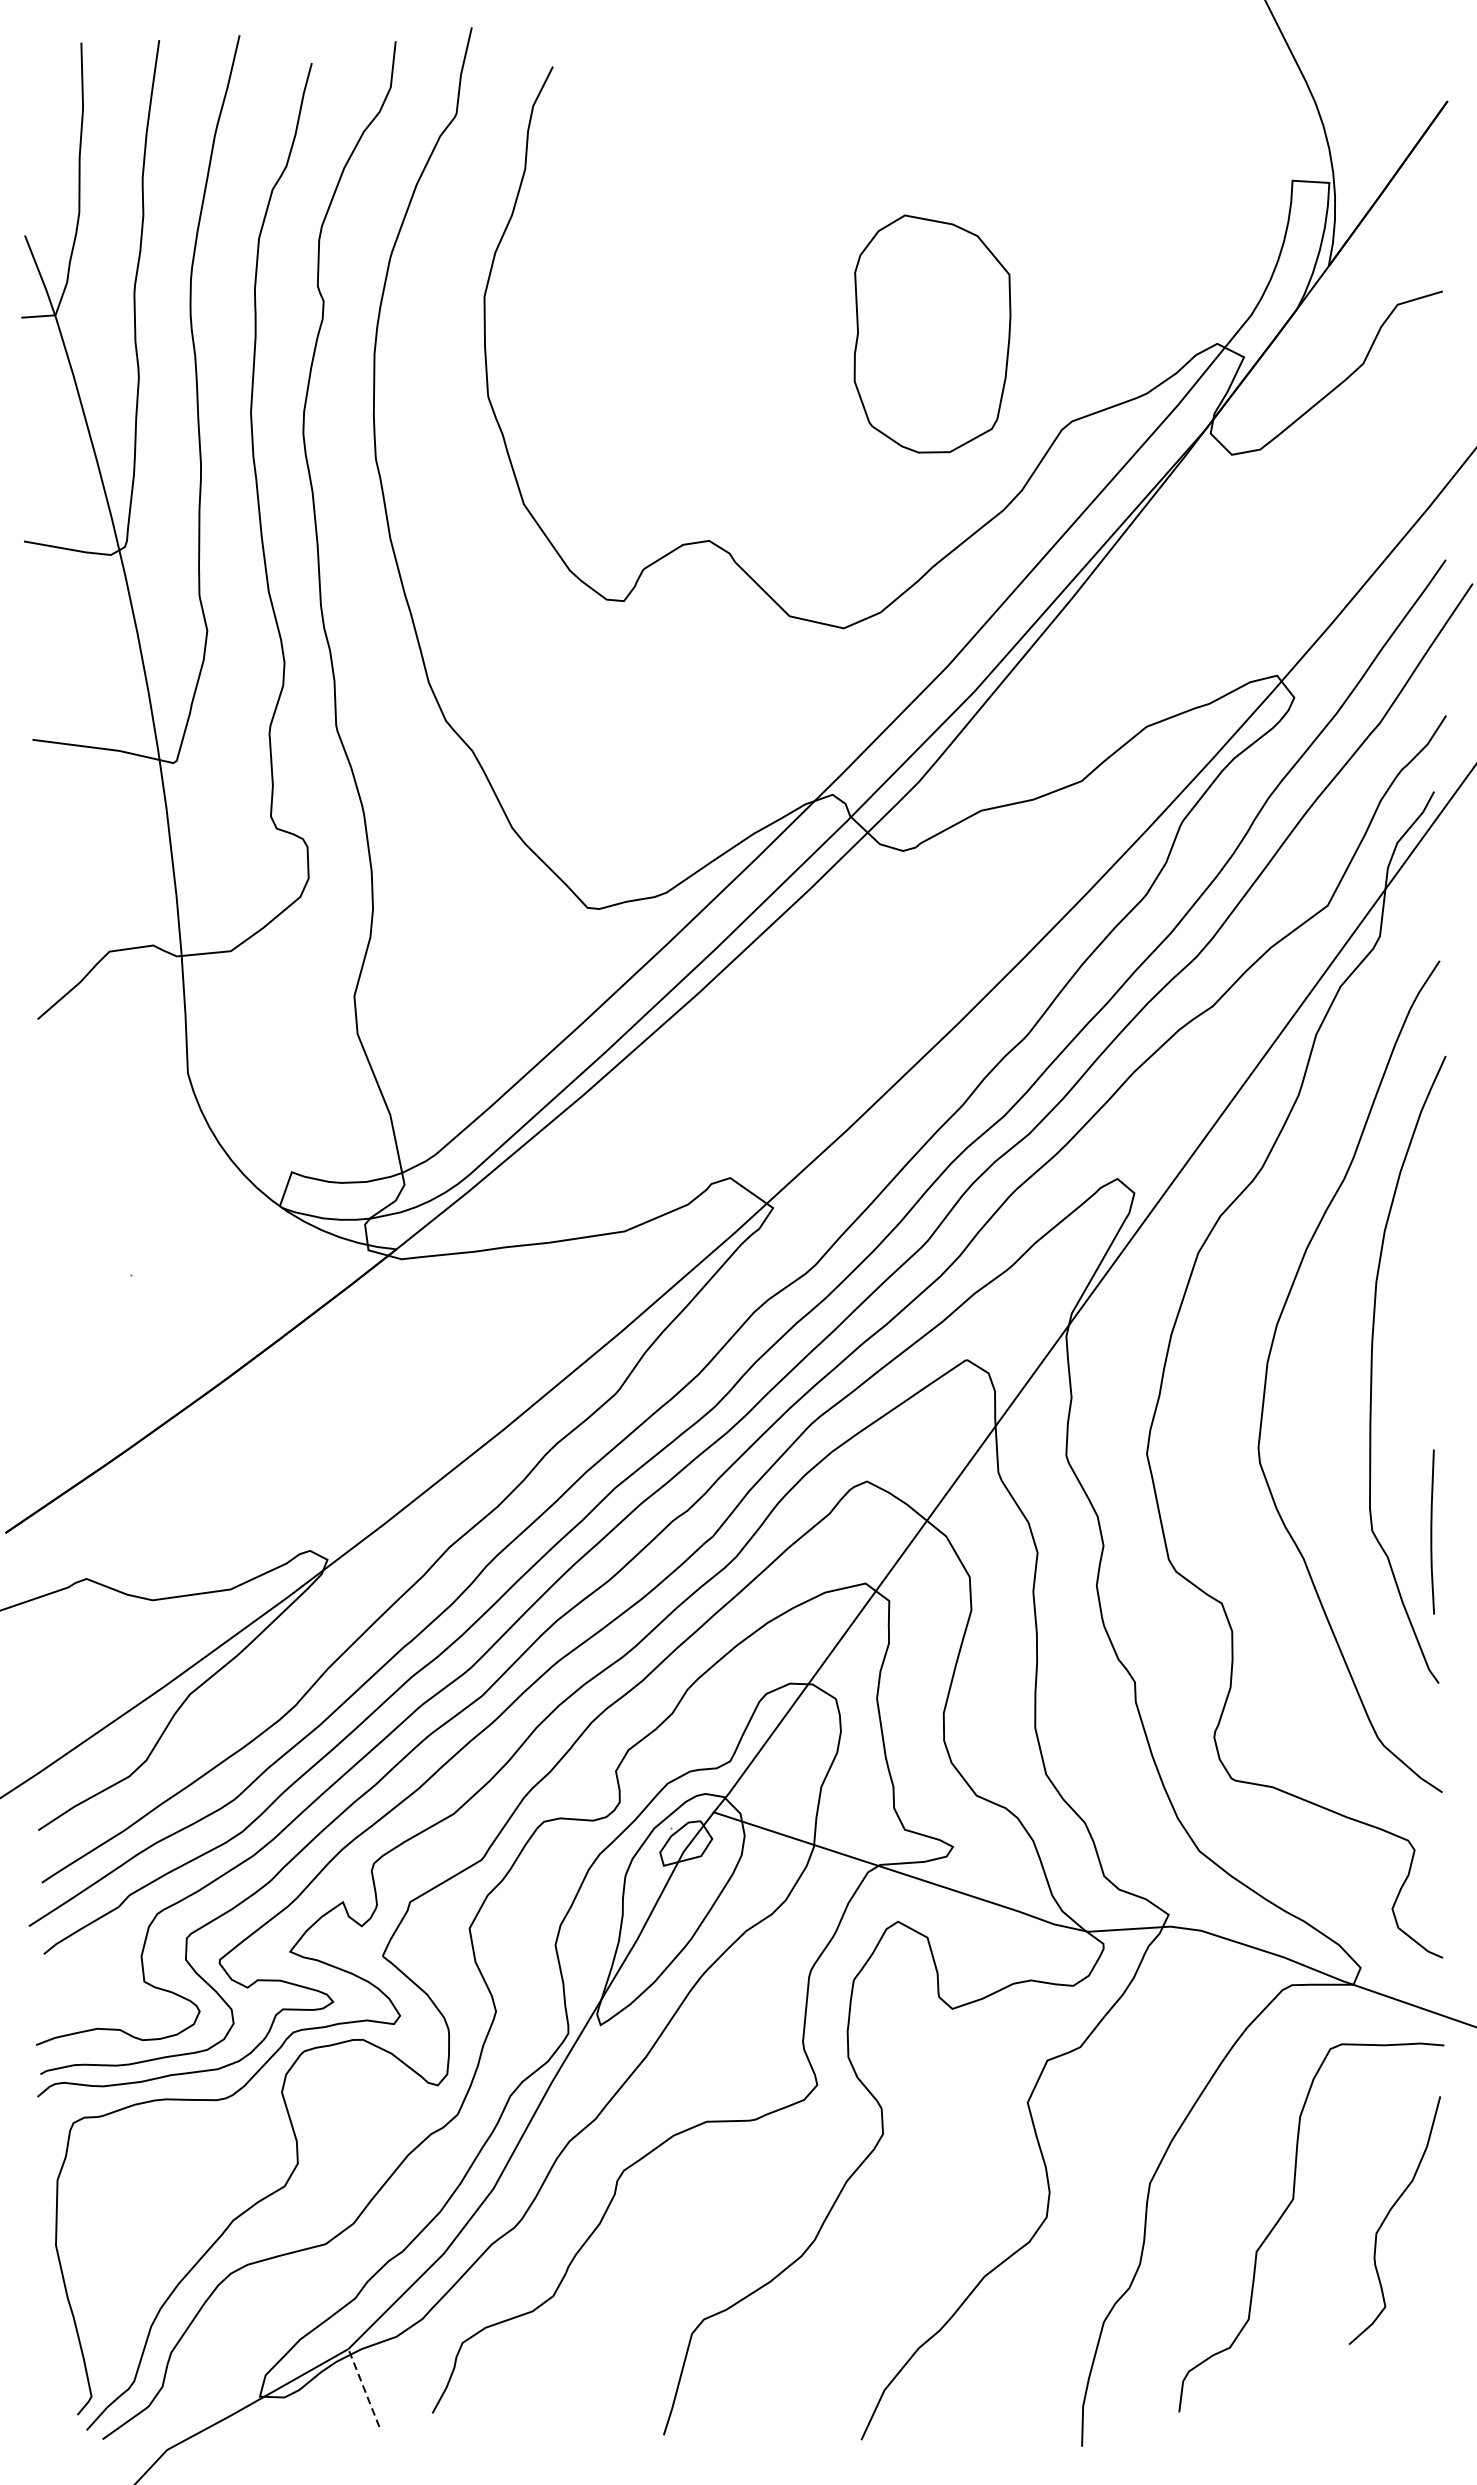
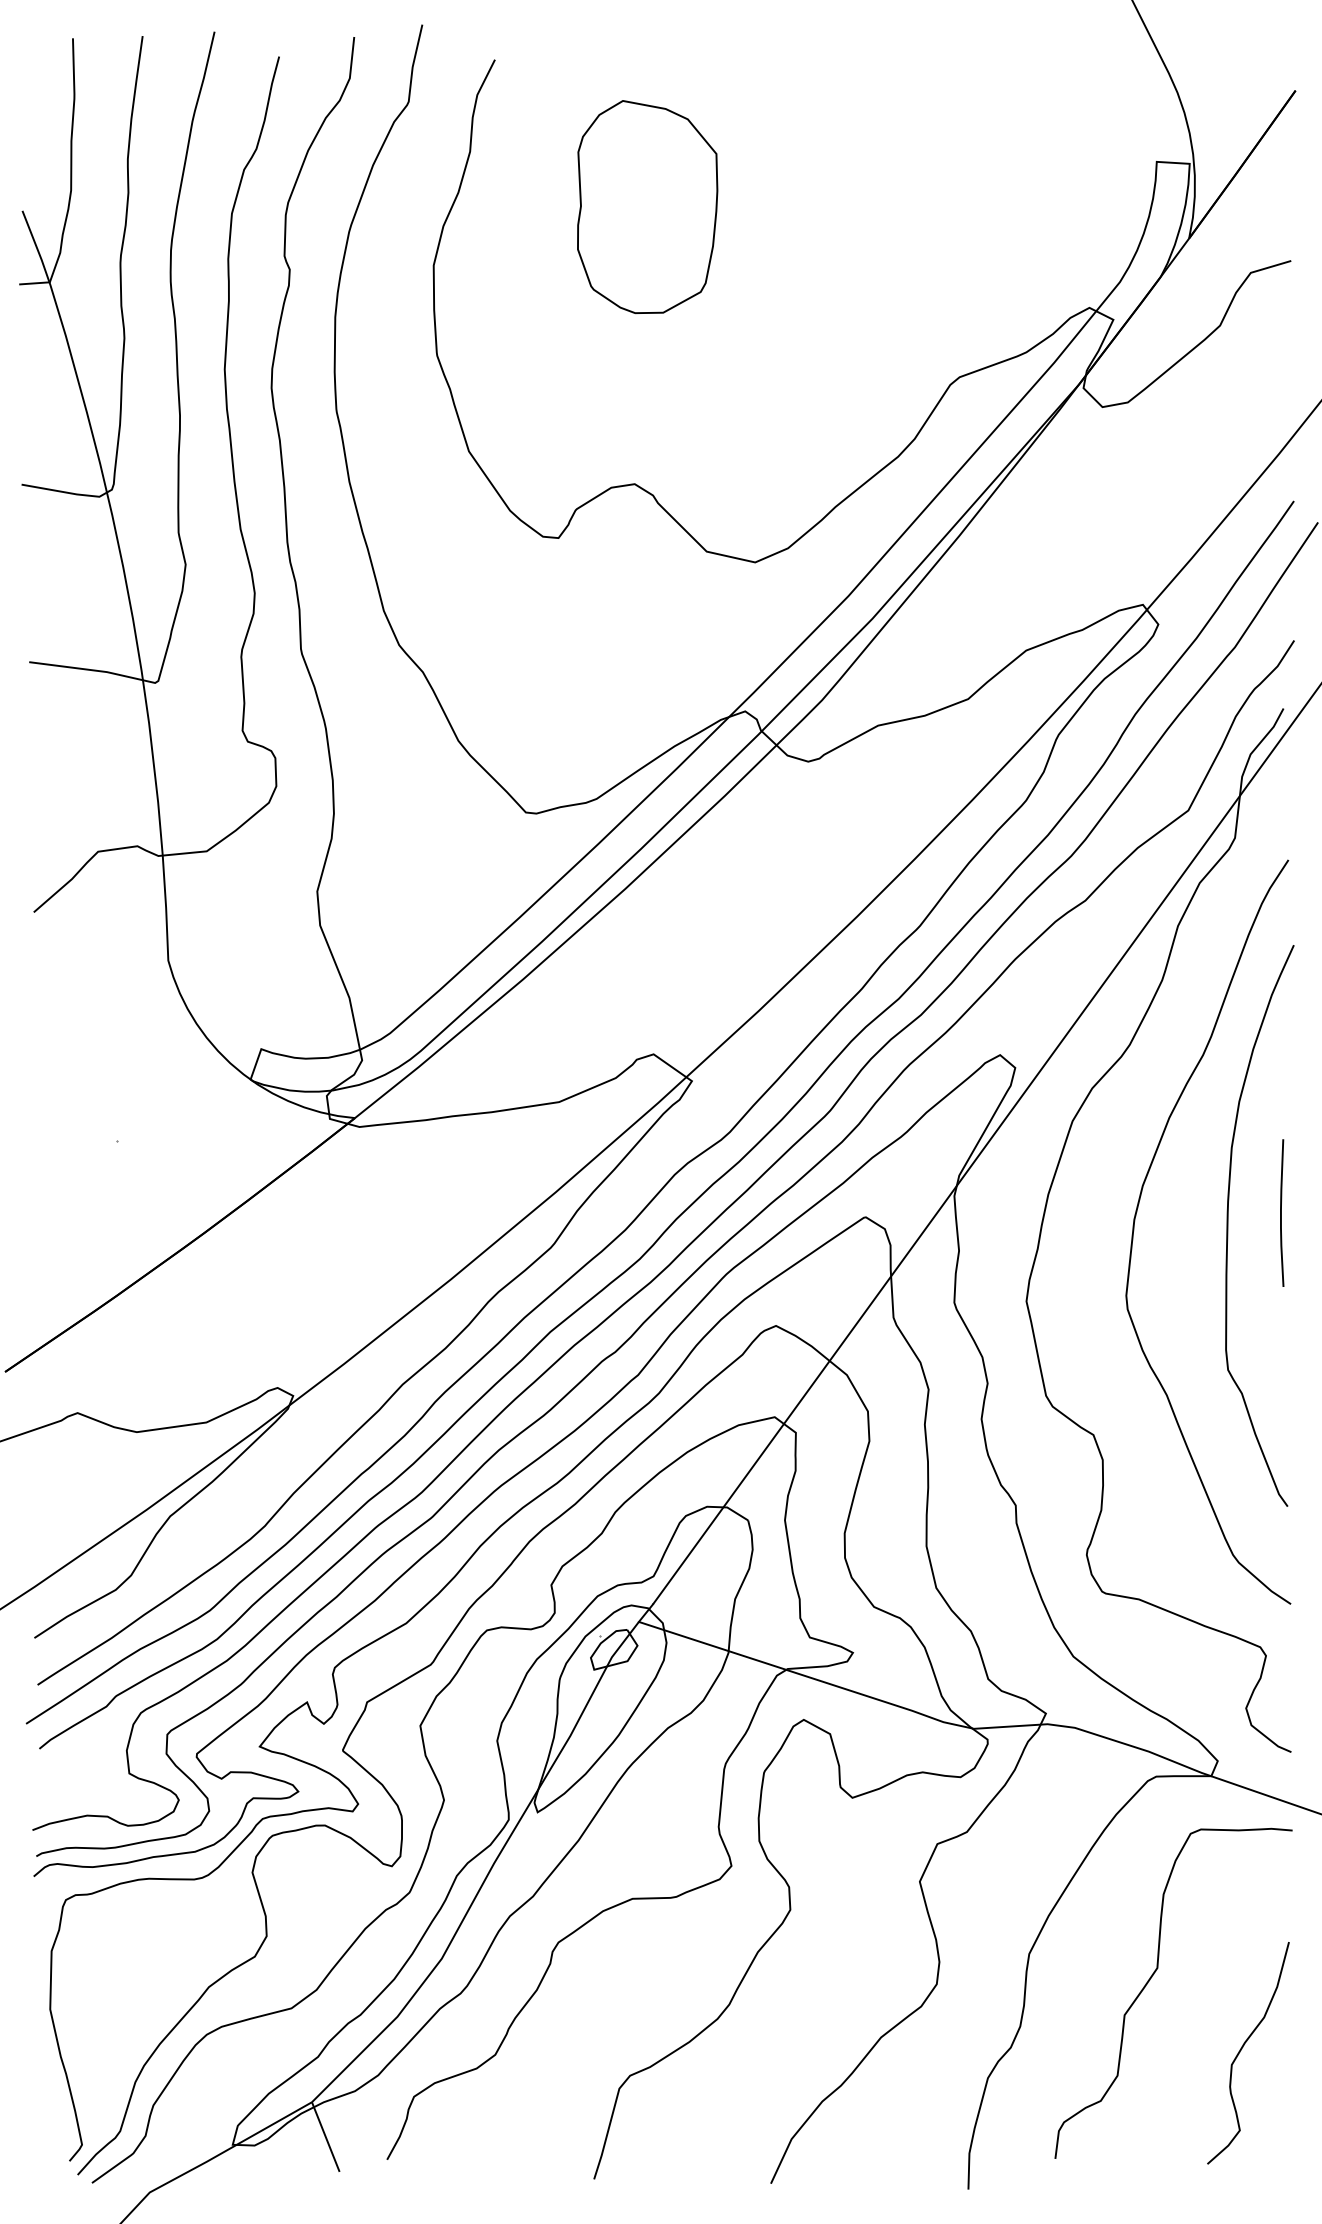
part: (932, 334) -> (647, 207), moved
curve: (1431, 1531) -> (1281, 1212), moved
curve: (1387, 2217) -> (1241, 2050), moved
line: (363, 2387) -> (325, 2136), dashed -> solid

